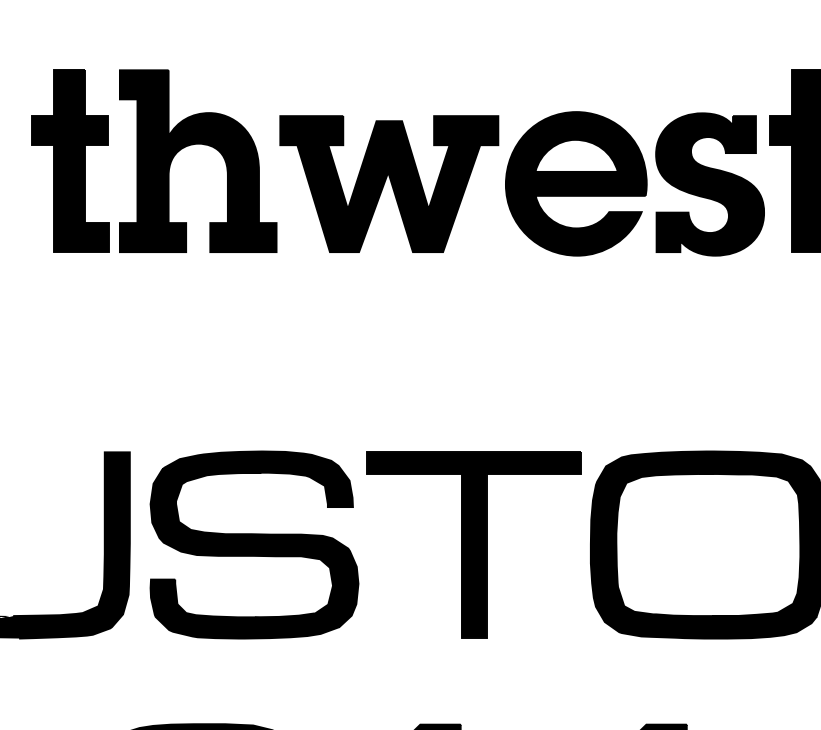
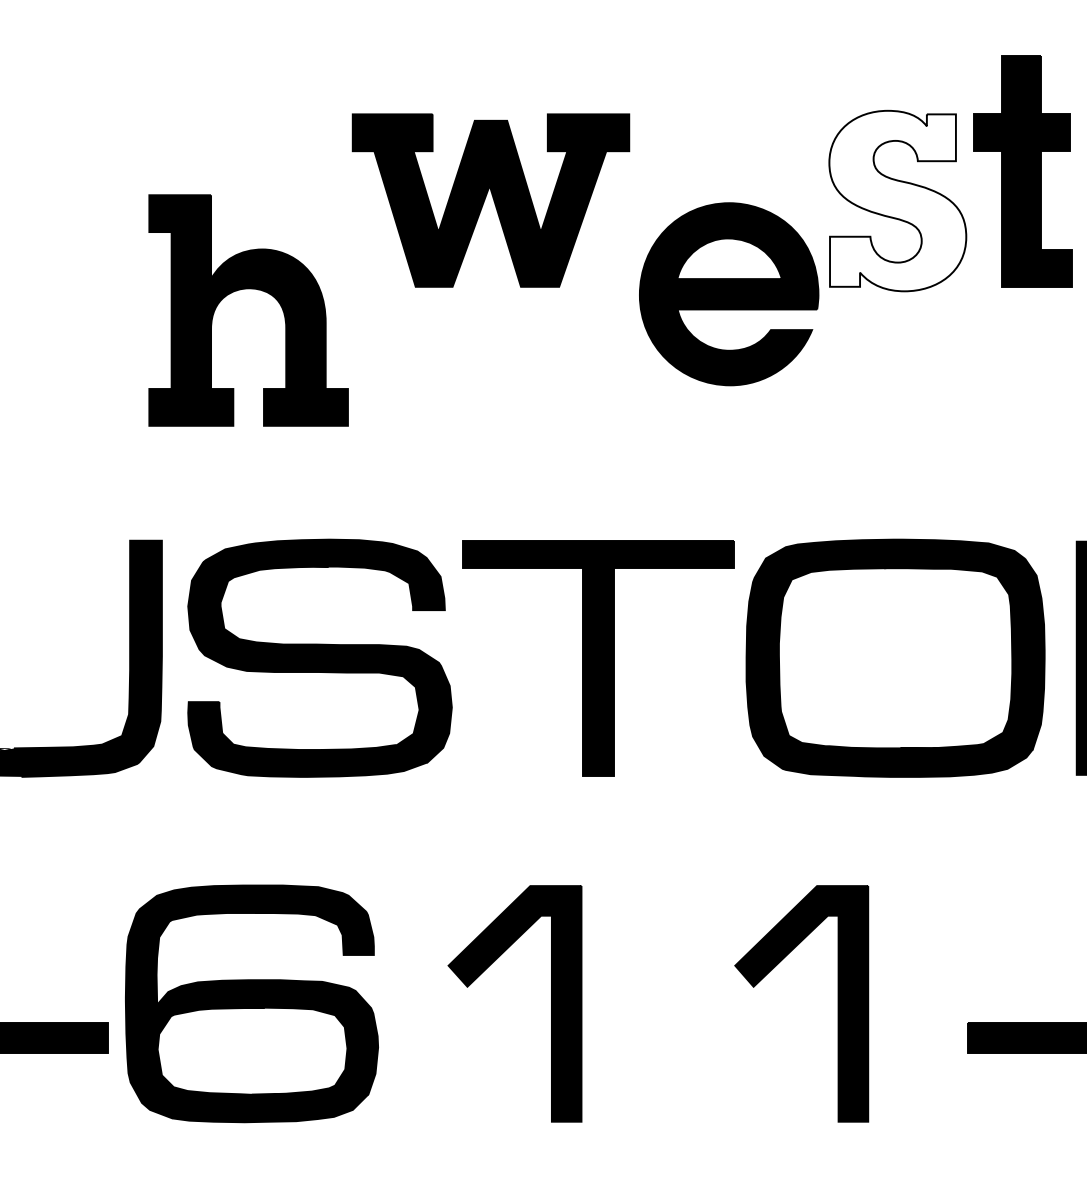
part: (198, 144) -> (248, 289), moved
part: (70, 161) -> (86, 171), removed
part: (576, 184) -> (729, 294), moved
fill: (709, 184) -> (897, 200), removed

